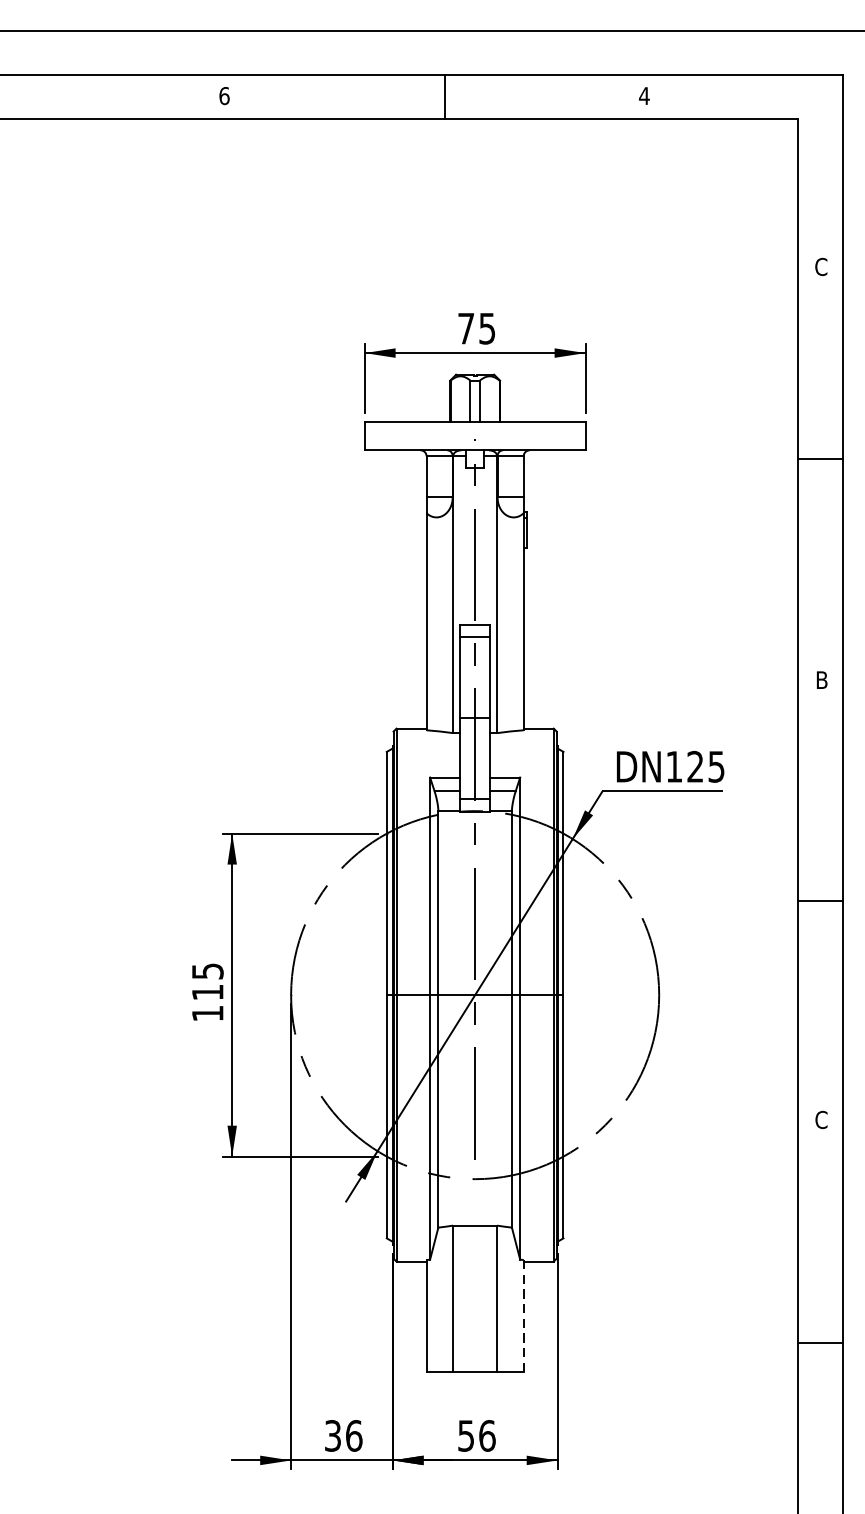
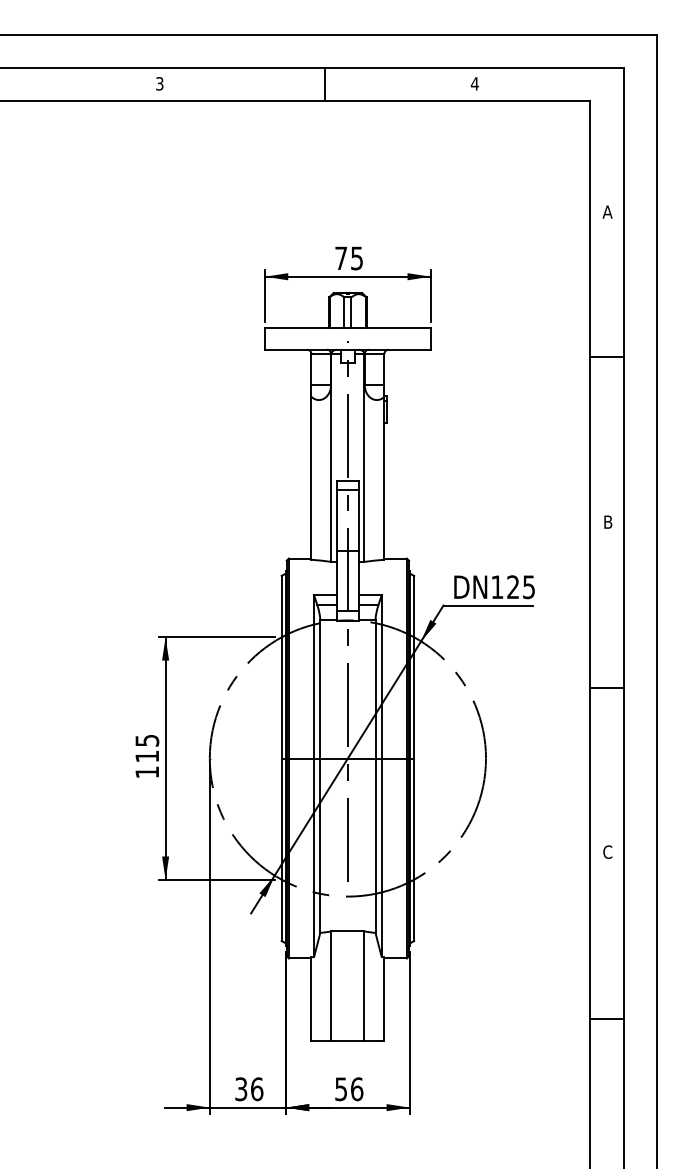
text: (224, 95) -> (159, 83), 6 -> 3
text: (821, 266) -> (607, 211), C -> A
line: (523, 1316) -> (384, 999), dashed -> solid

